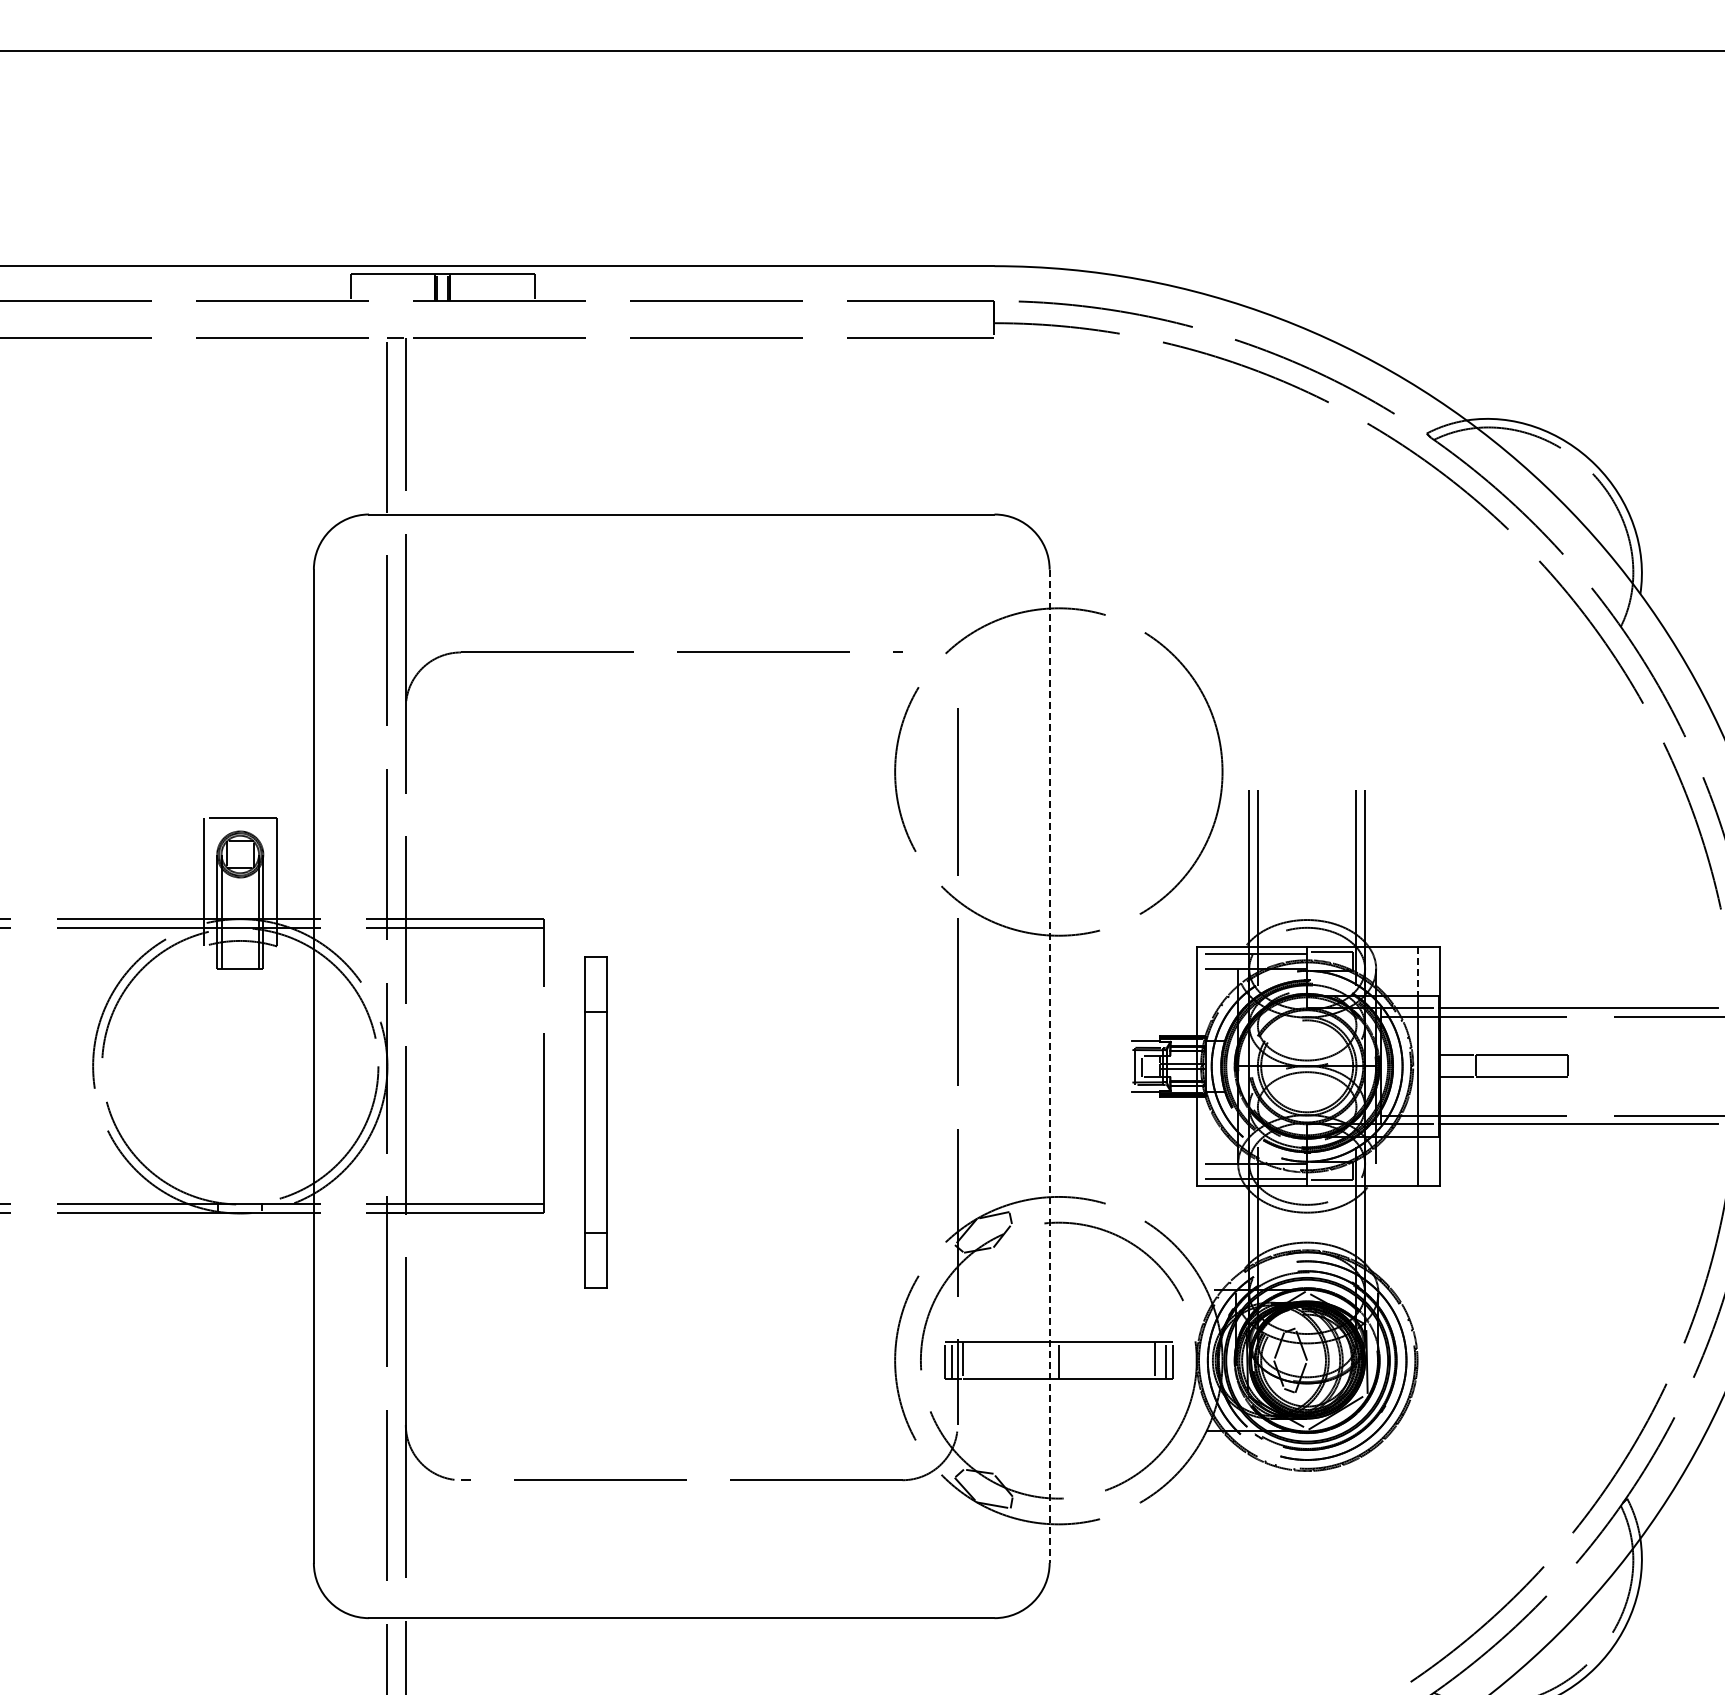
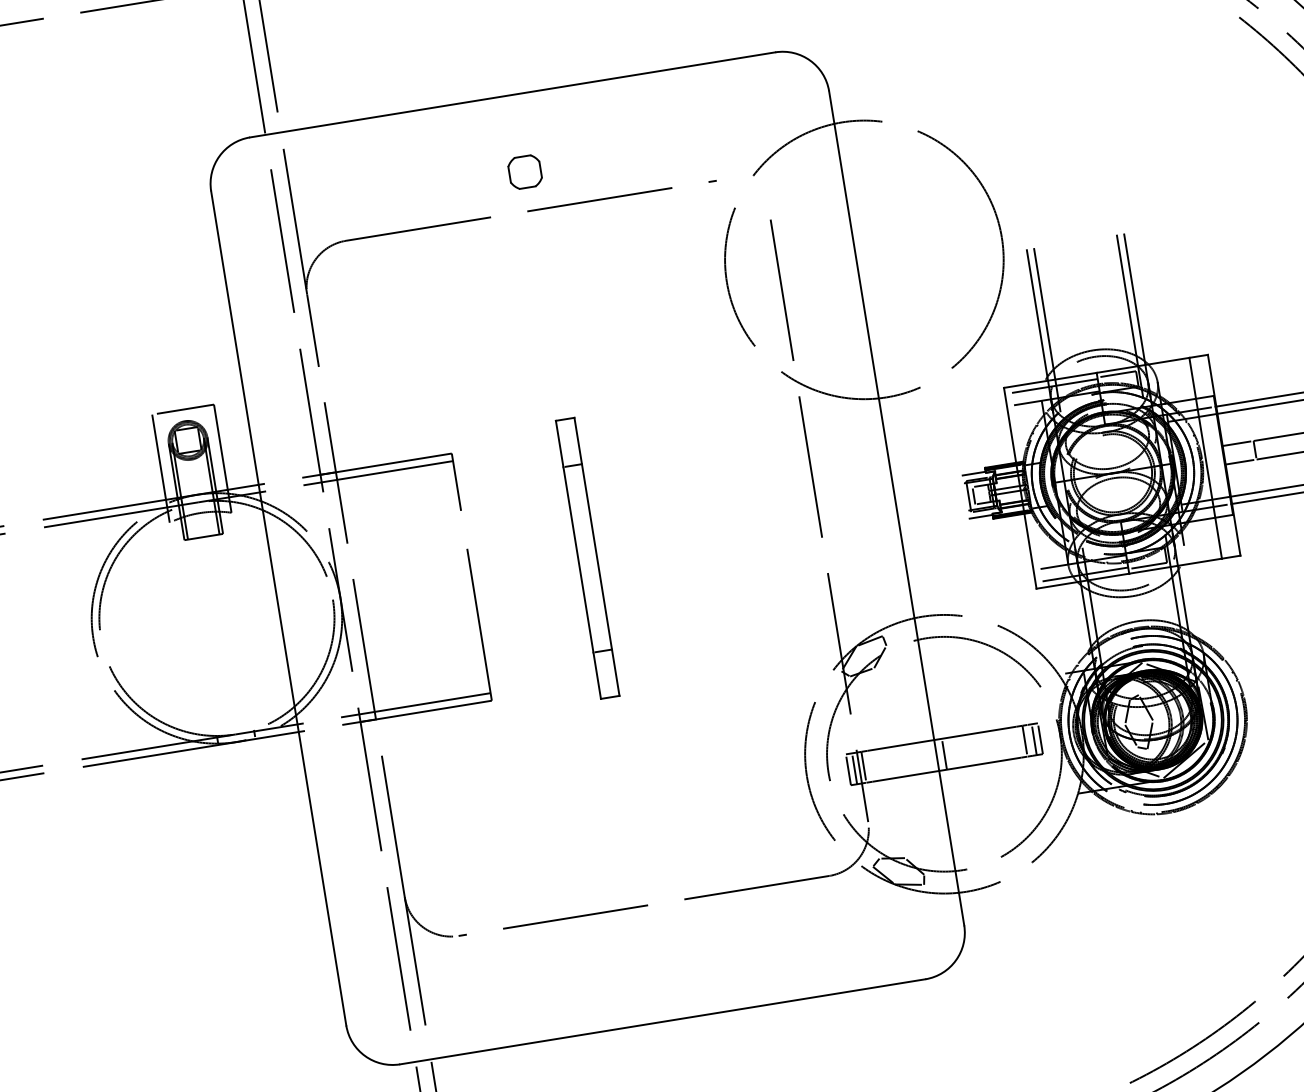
part: (681, 606) -> (524, 172), added
line: (1417, 971) -> (1192, 378), dashed -> solid
line: (1049, 1066) -> (896, 508), dashed -> solid
part: (595, 1122) -> (587, 558), moved

